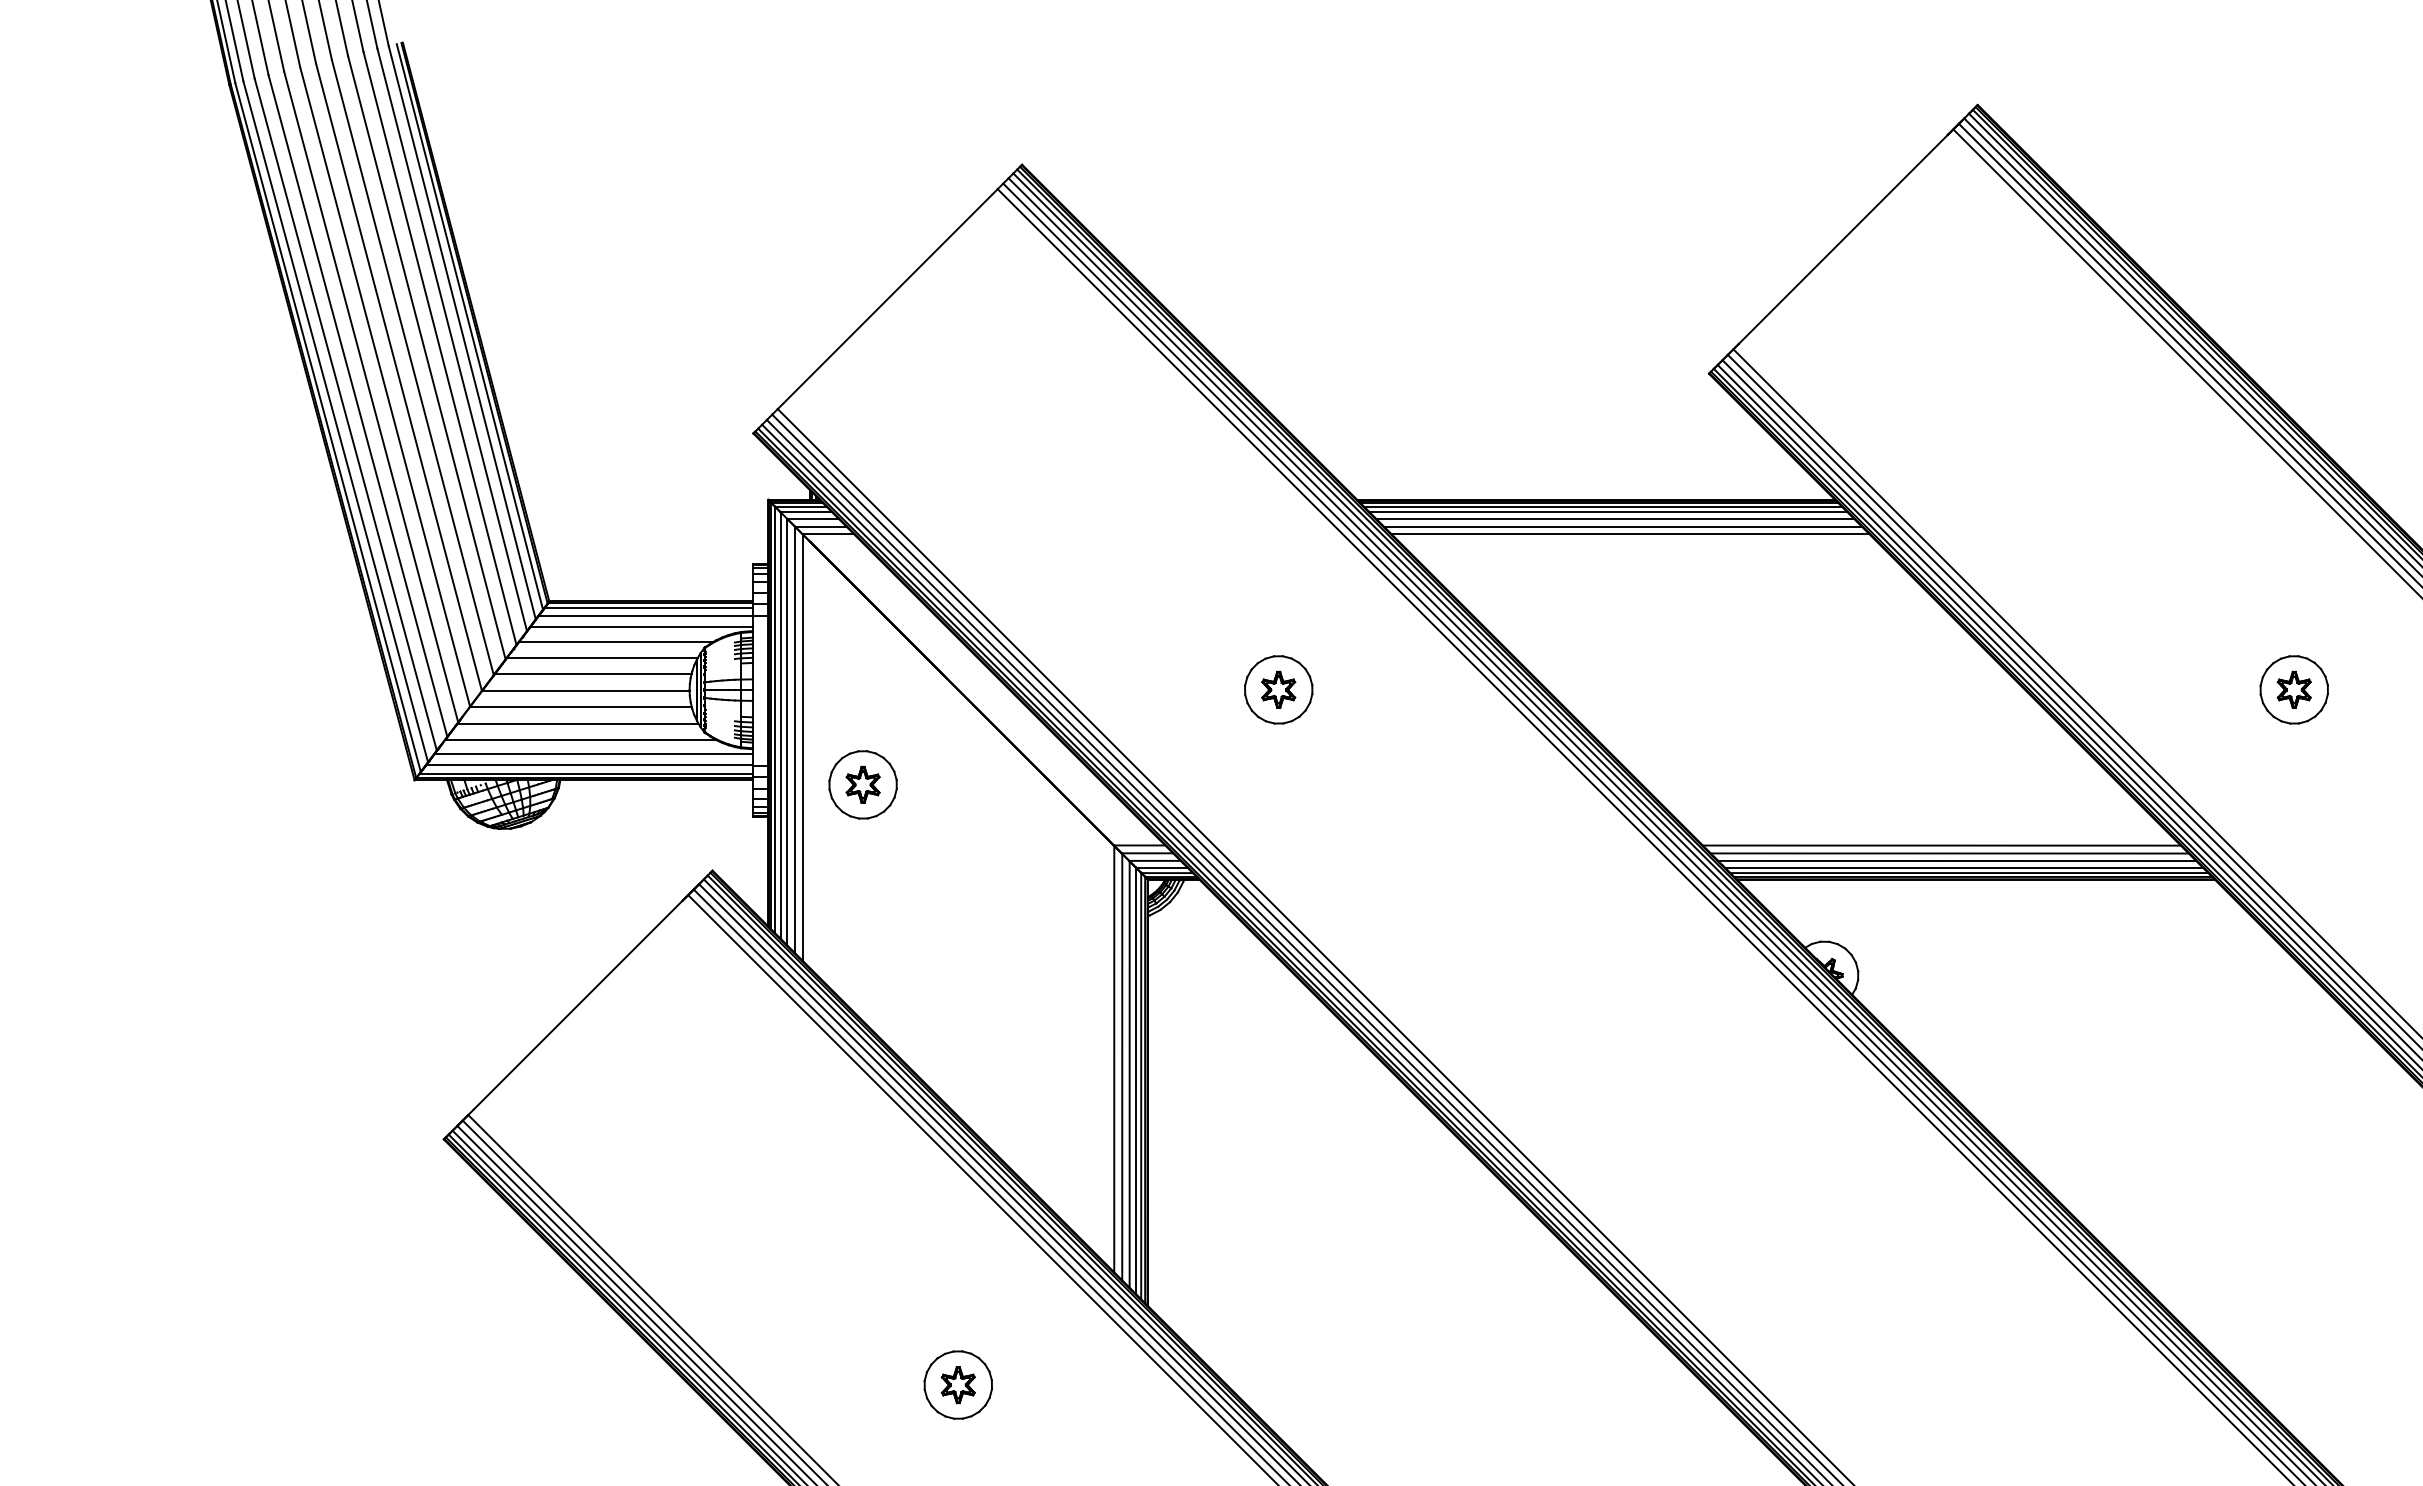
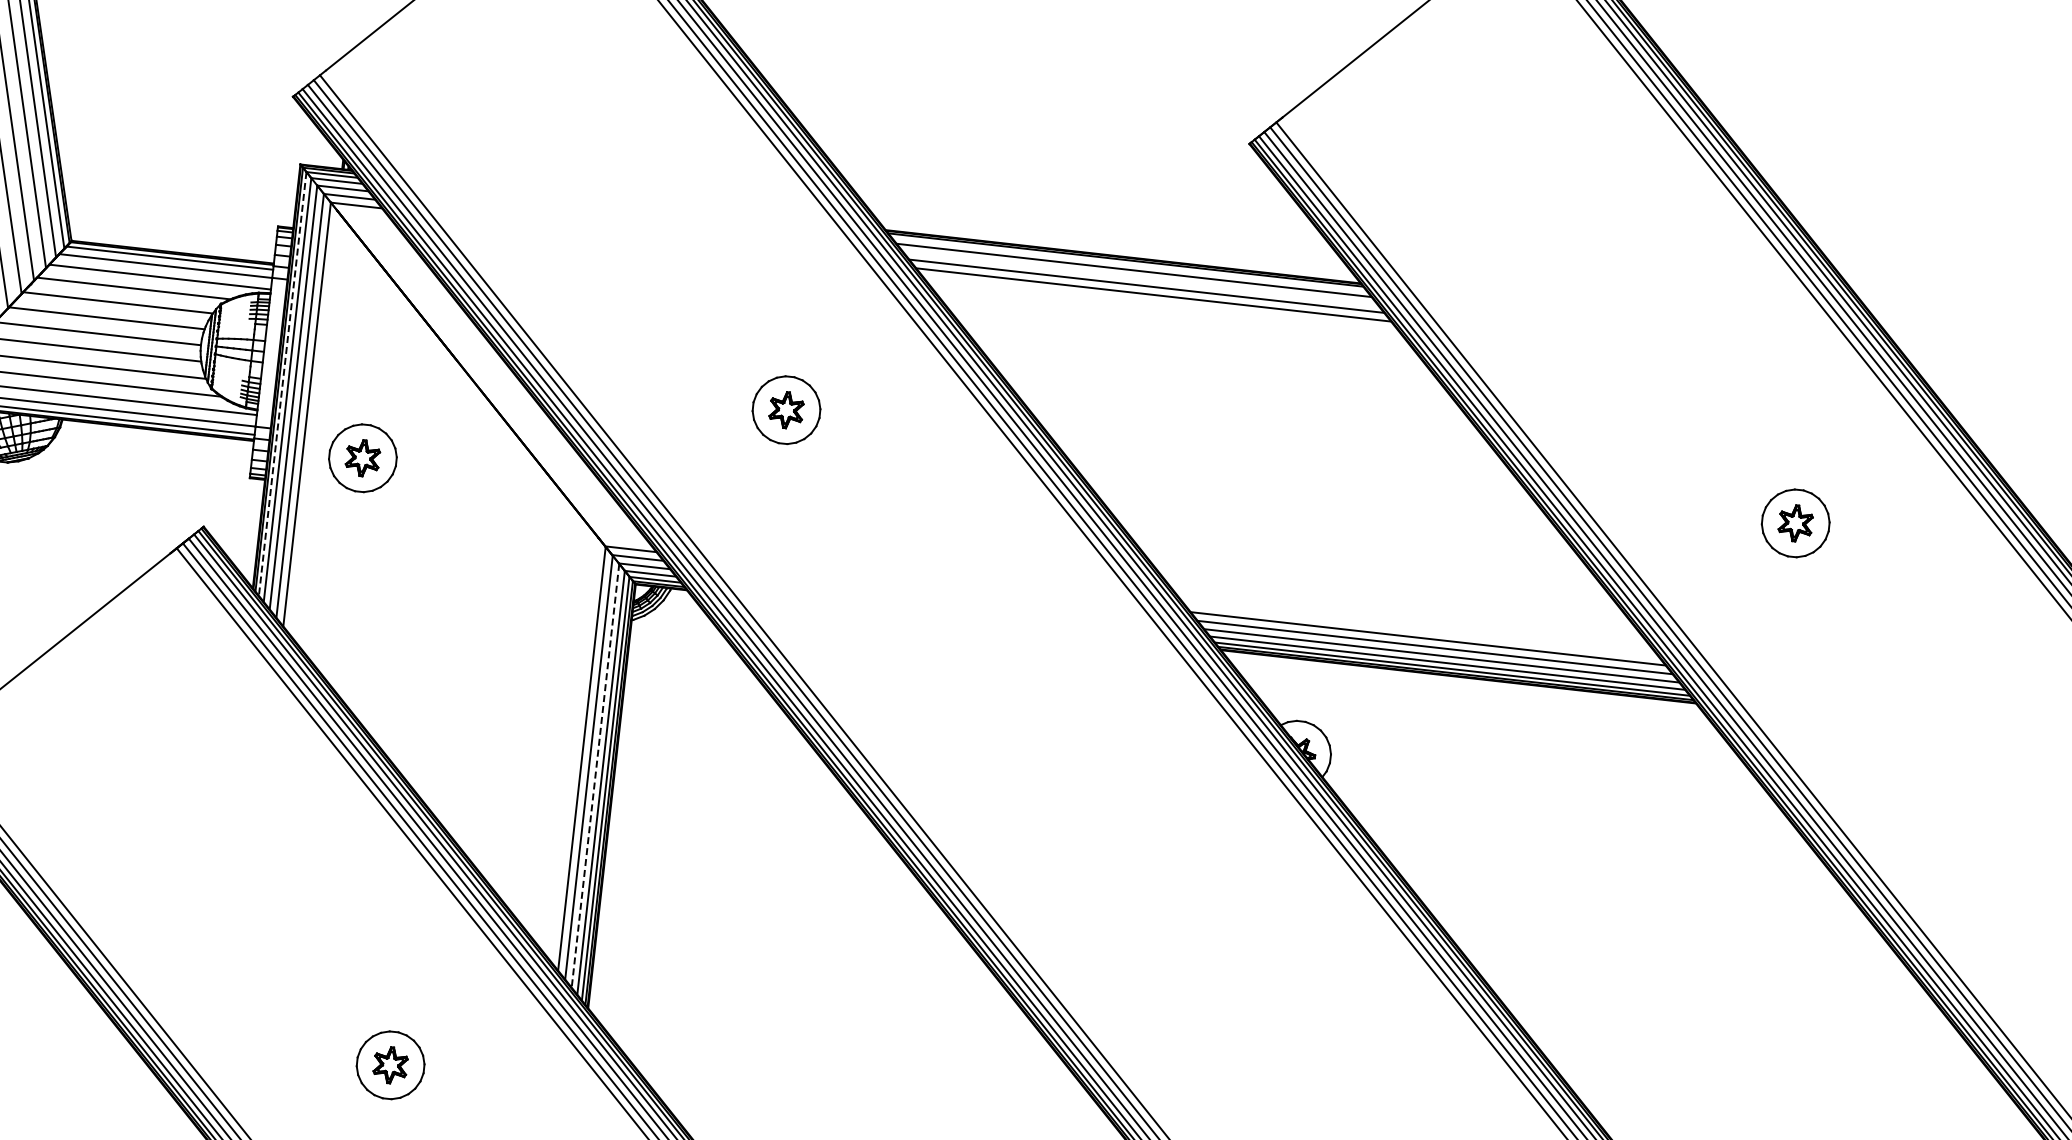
line: (1603, 506) -> (1129, 264), removed
line: (1615, 519) -> (1140, 278), removed
line: (775, 720) -> (283, 384), solid -> dashed
line: (1129, 1074) -> (595, 775), solid -> dashed

